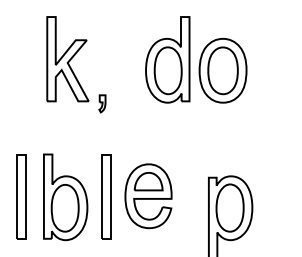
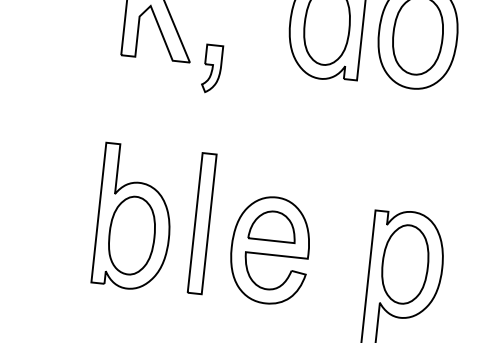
part: (102, 103) -> (212, 68), size x1.67
part: (21, 196) -> (61, 208), removed
part: (148, 196) -> (270, 250), moved

